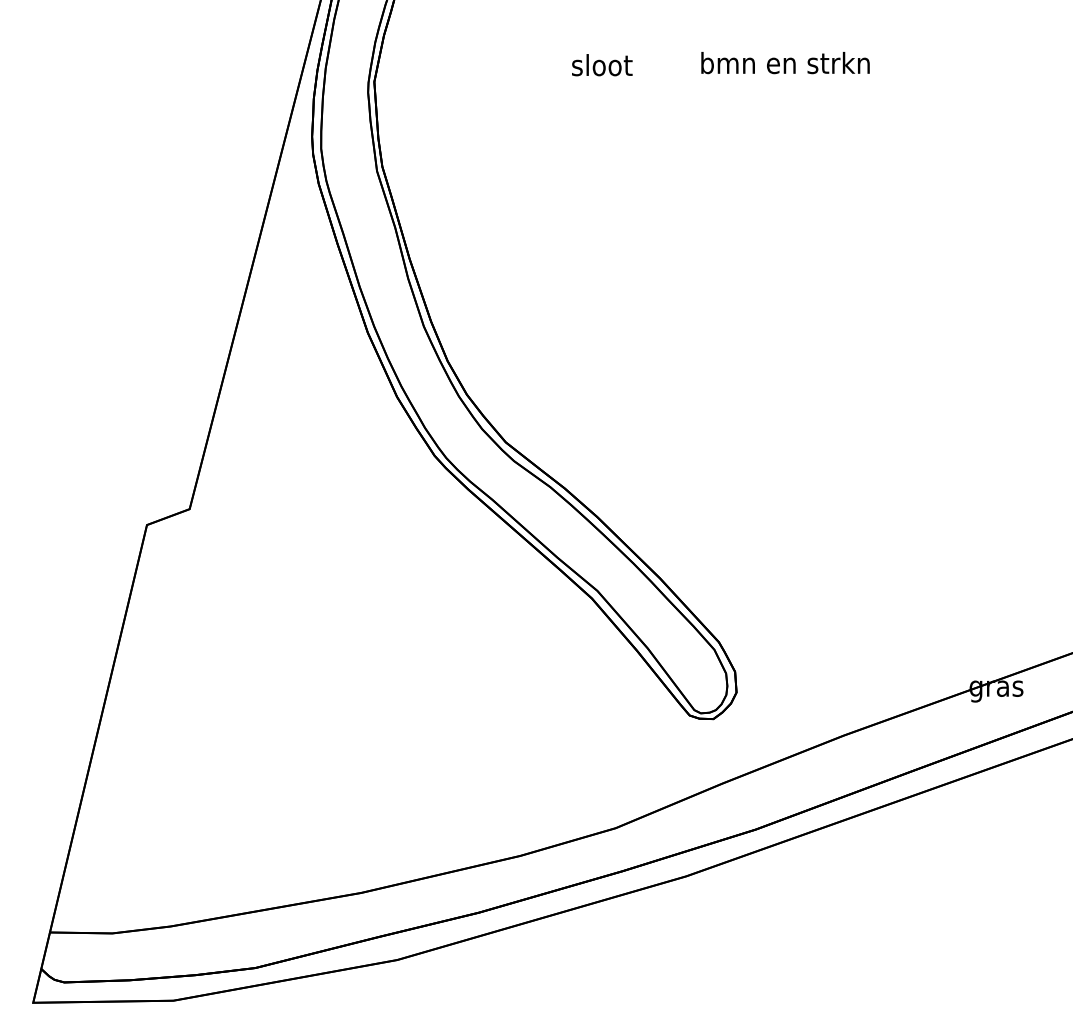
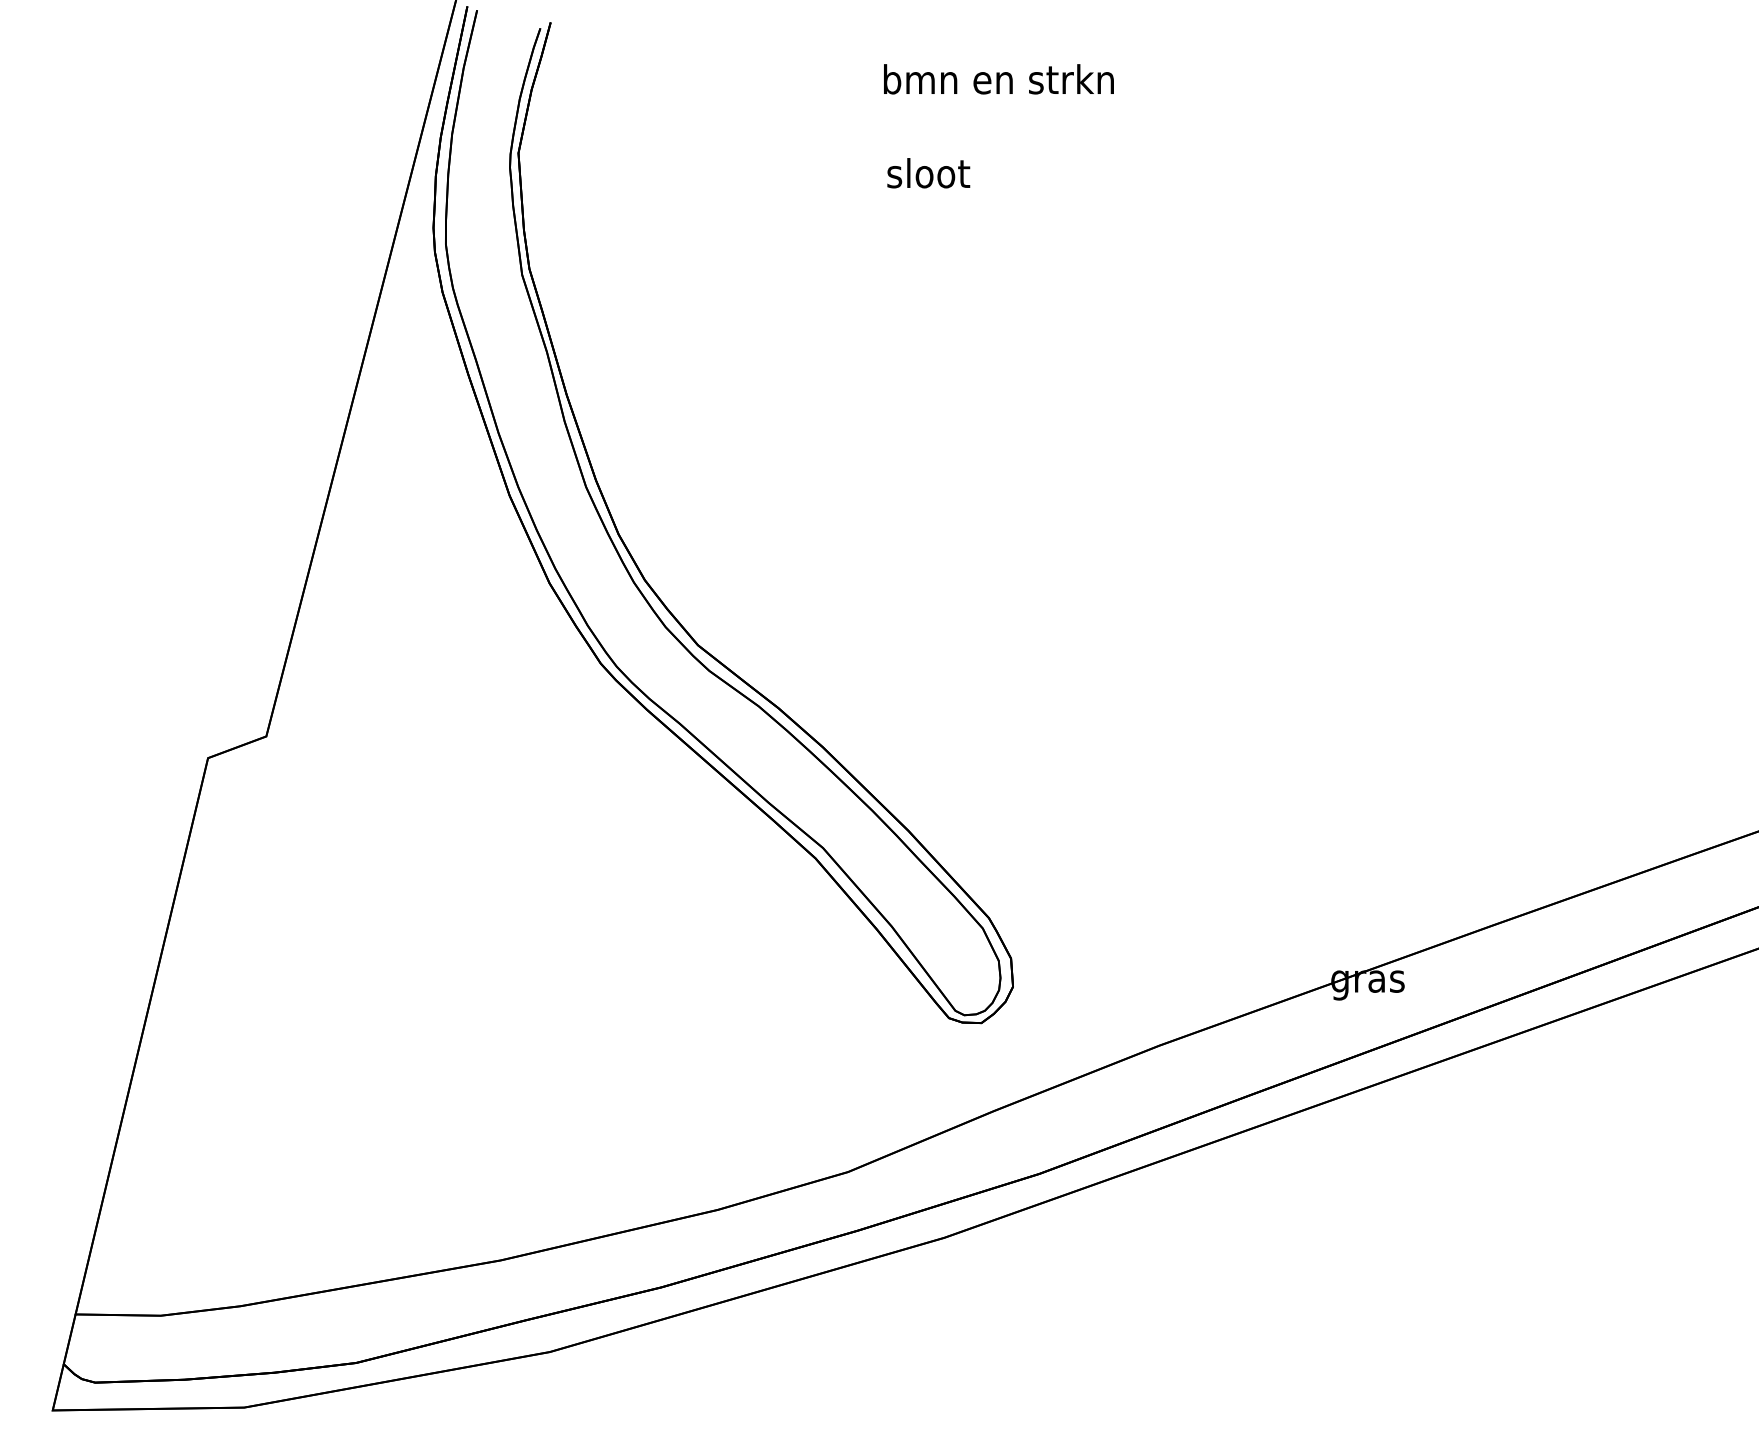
text: (785, 63) -> (998, 79), moved
text: (602, 65) -> (928, 173), moved

